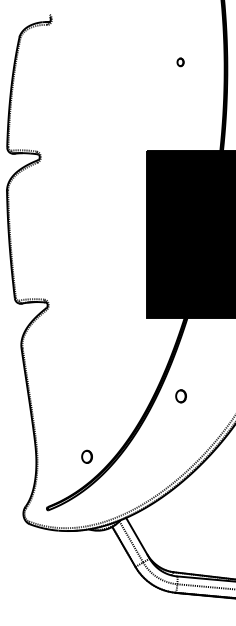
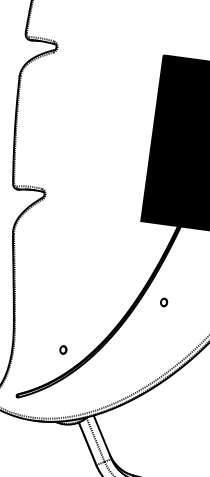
part: (180, 395) -> (163, 301), size x0.62
part: (87, 456) -> (63, 349), size x0.62

